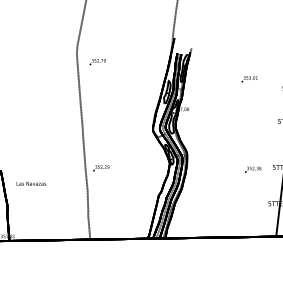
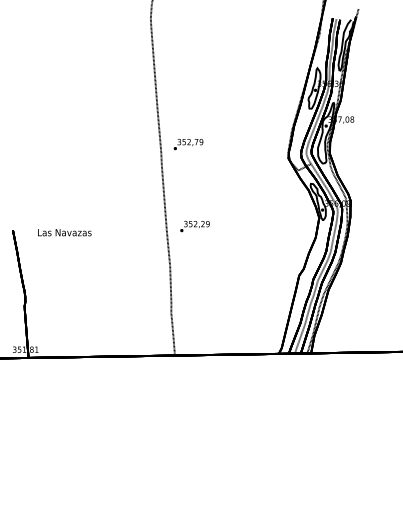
text: (97, 62) -> (188, 145), moved
text: (30, 183) -> (63, 232), moved

